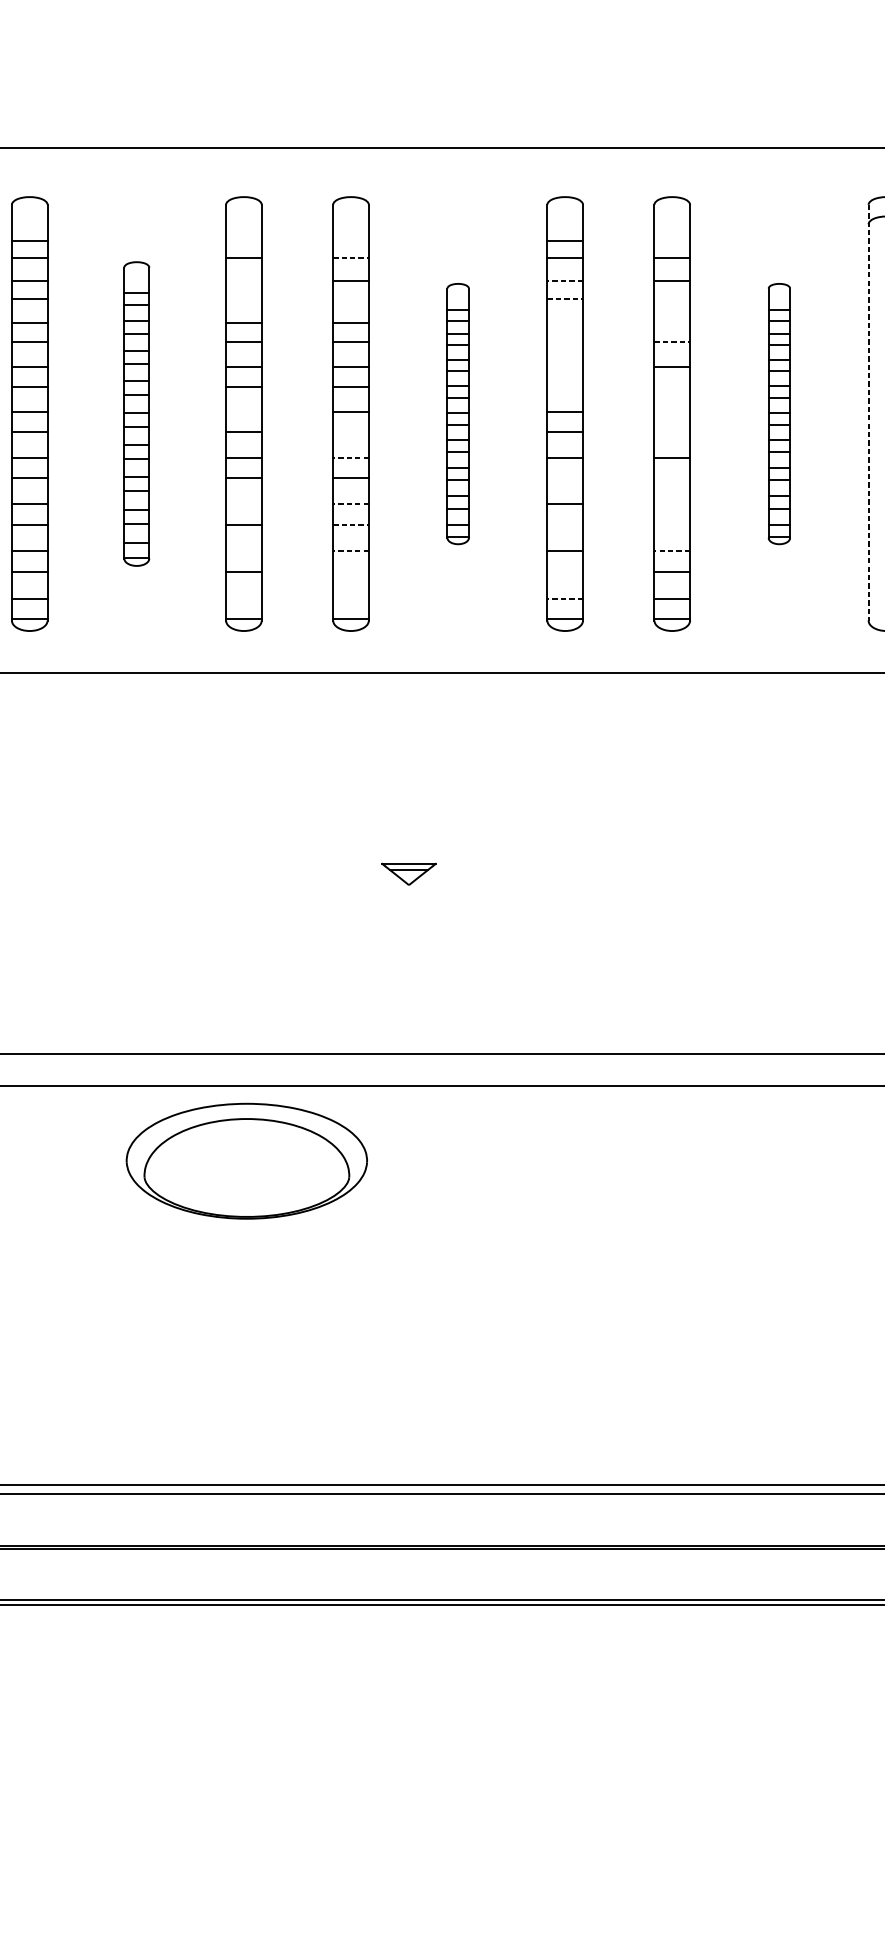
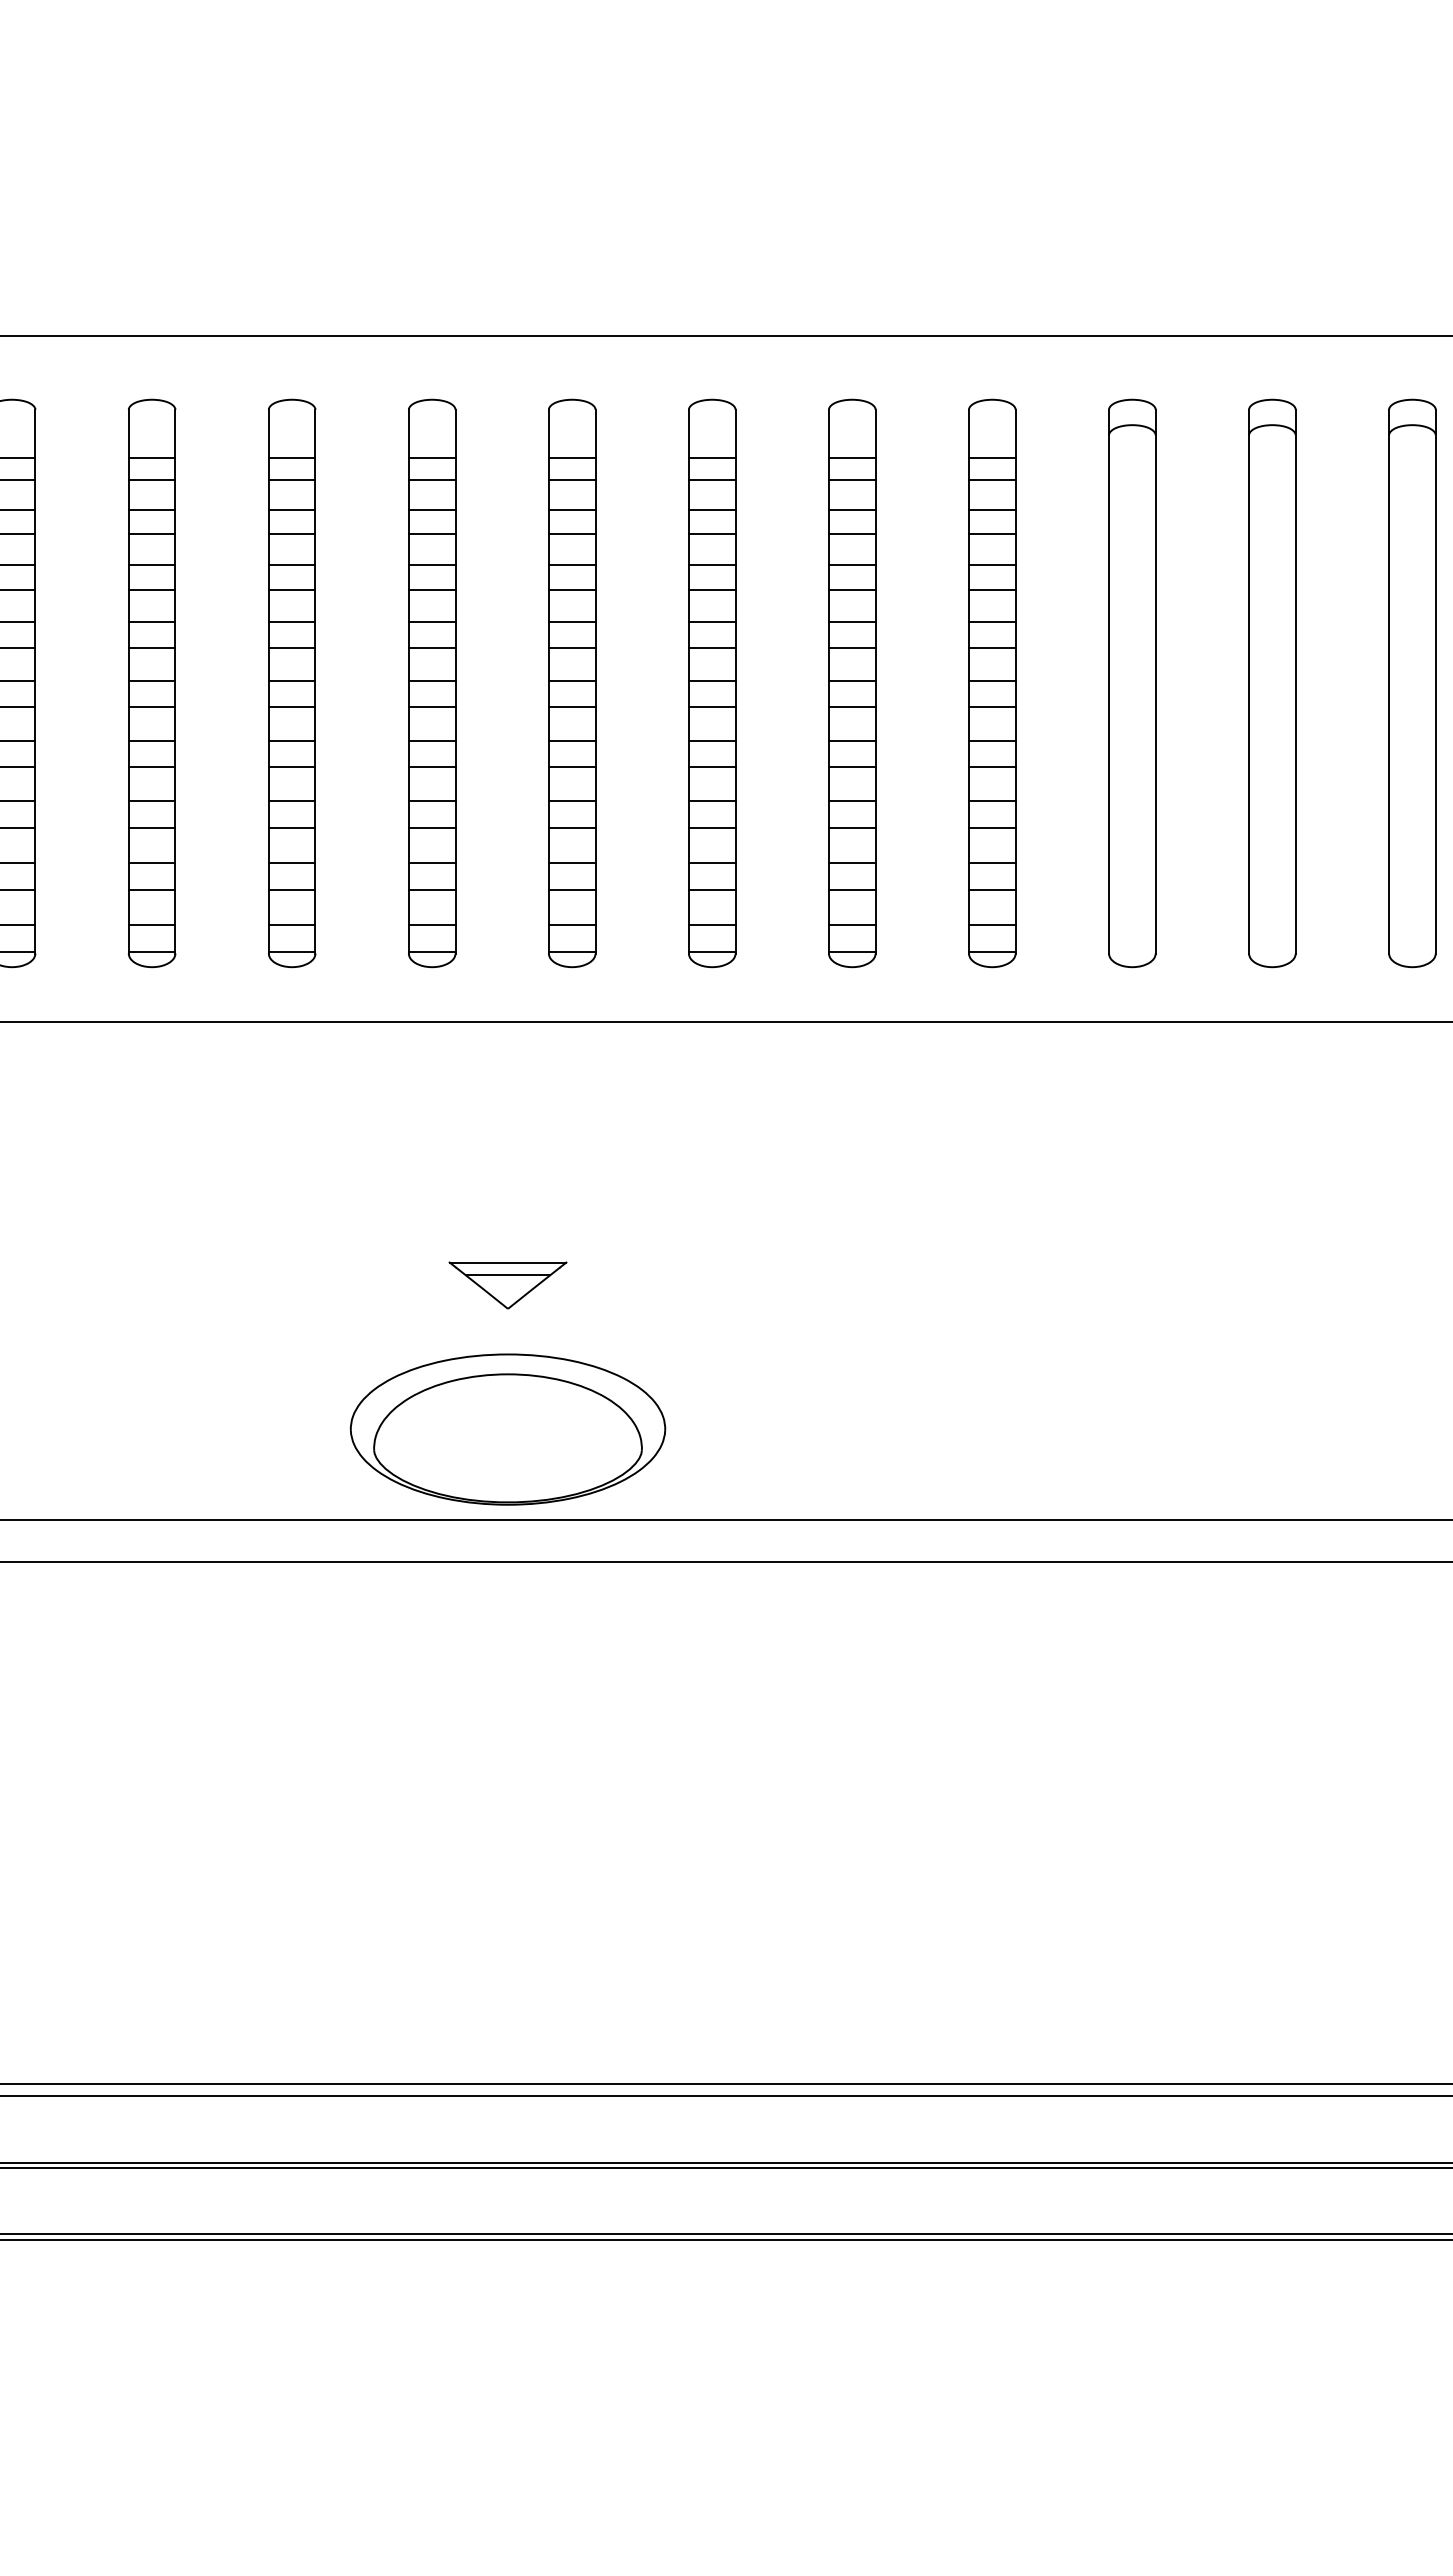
line: (243, 241) -> (291, 457), added
line: (350, 241) -> (431, 457), added
line: (671, 241) -> (851, 457), added
line: (351, 258) -> (432, 479), dashed -> solid
line: (243, 281) -> (291, 509), added
line: (564, 281) -> (711, 509), dashed -> solid
line: (243, 299) -> (291, 533), added
line: (350, 299) -> (431, 533), added
line: (565, 299) -> (712, 533), dashed -> solid
line: (671, 299) -> (851, 533), added
line: (564, 323) -> (711, 564), added
line: (671, 323) -> (851, 564), added
line: (564, 342) -> (711, 589), added
line: (672, 342) -> (852, 589), dashed -> solid
line: (564, 367) -> (711, 622), added
line: (564, 386) -> (711, 647), added
line: (671, 386) -> (851, 647), added
line: (243, 411) -> (291, 680), added
line: (671, 411) -> (851, 680), added
line: (868, 412) -> (1109, 681), dashed -> solid
part: (136, 414) -> (151, 683), size x1.43
part: (458, 414) -> (572, 683), size x1.67
part: (779, 414) -> (992, 683), size x1.67
line: (350, 431) -> (431, 706), added
line: (671, 431) -> (851, 706), added
line: (350, 457) -> (431, 740), dashed -> solid
line: (564, 477) -> (711, 766), added
line: (671, 477) -> (851, 766), added
line: (243, 504) -> (291, 801), added
line: (350, 504) -> (431, 801), dashed -> solid
line: (671, 504) -> (851, 801), added
line: (351, 524) -> (432, 828), dashed -> solid
line: (564, 524) -> (711, 828), added
line: (671, 524) -> (851, 828), added
line: (243, 550) -> (291, 862), added
line: (350, 550) -> (431, 862), dashed -> solid
line: (671, 550) -> (851, 862), dashed -> solid
line: (350, 571) -> (431, 889), added
line: (564, 571) -> (711, 889), added
line: (243, 598) -> (291, 924), added
line: (350, 598) -> (431, 924), added
line: (564, 598) -> (711, 924), dashed -> solid
part: (408, 874) -> (507, 1285), size x1.67
part: (246, 1161) -> (507, 1429), moved

